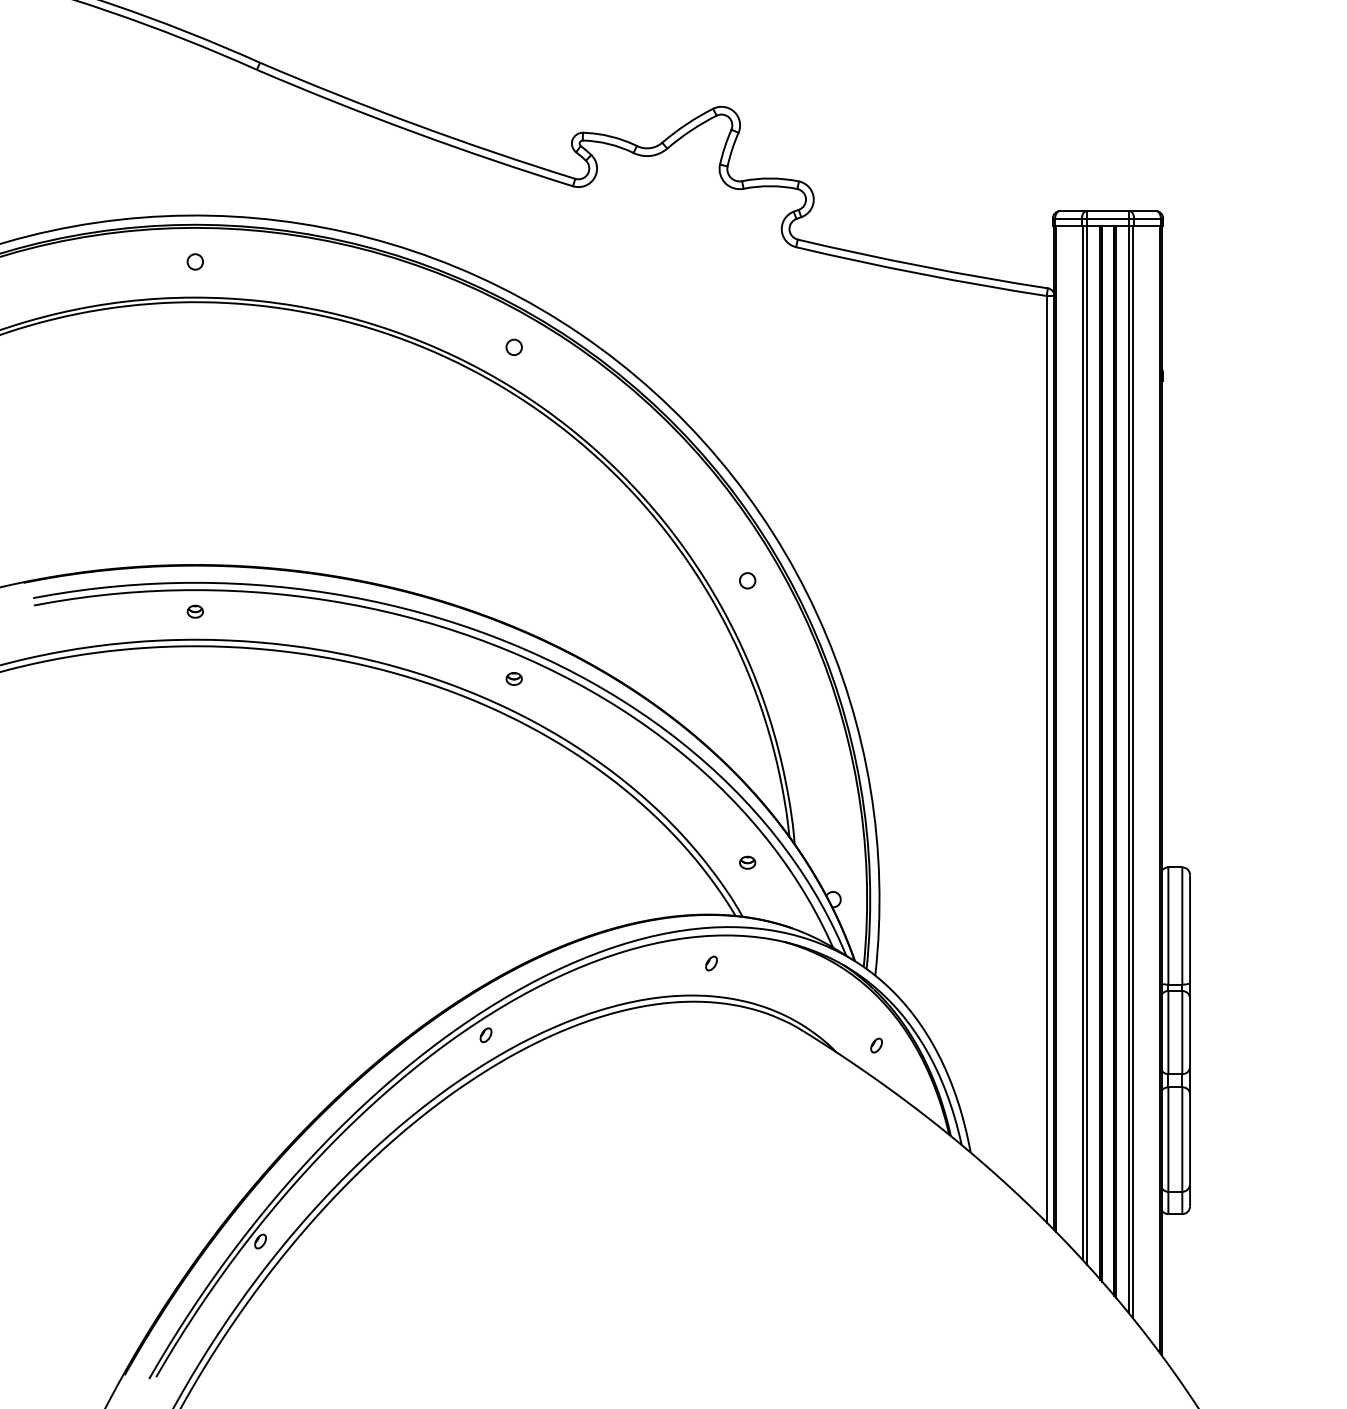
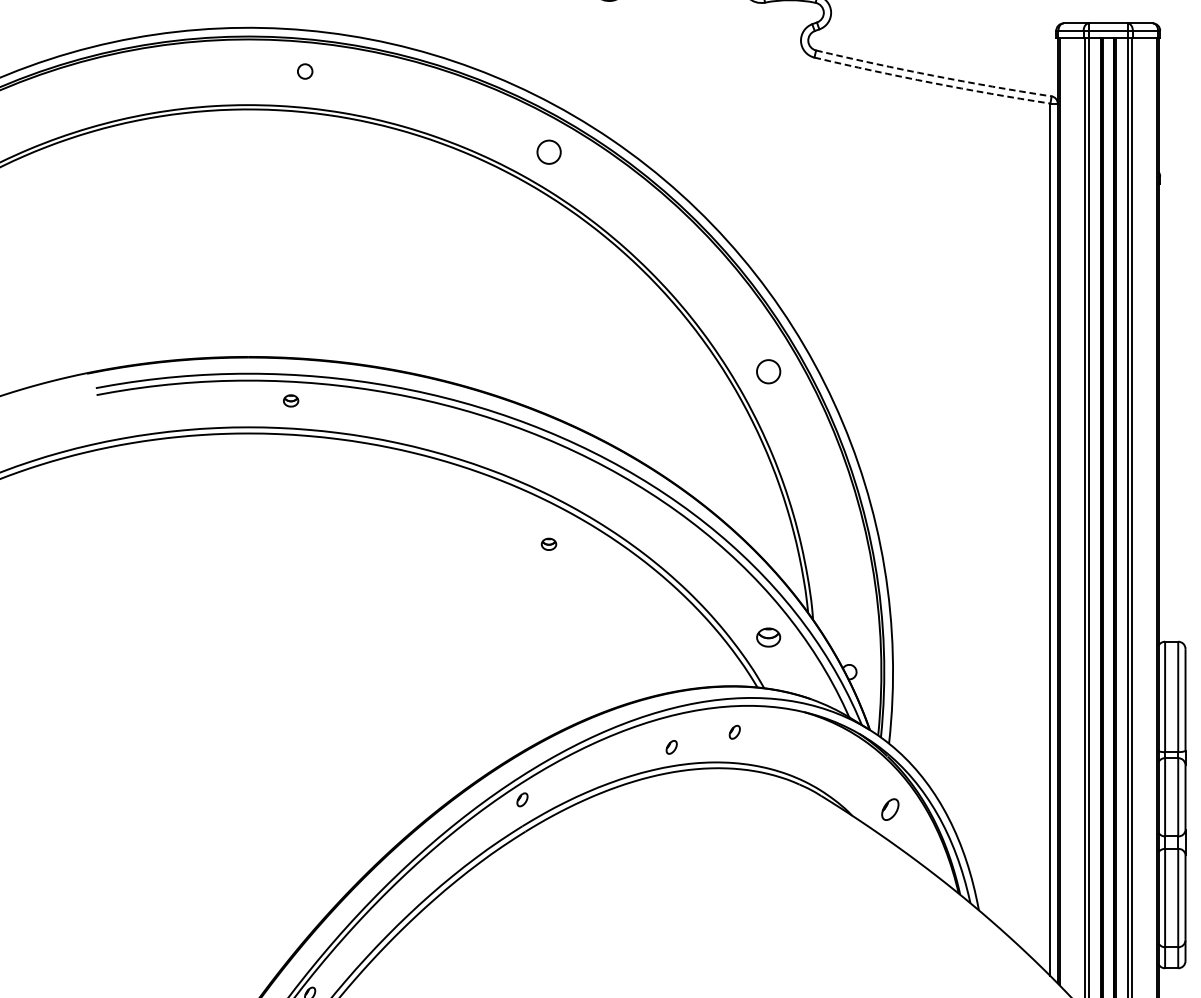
circle: (194, 261) -> (304, 71), moved
arc: (922, 266) -> (933, 75), solid -> dashed
arc: (920, 274) -> (931, 83), solid -> dashed
circle: (513, 346) -> (548, 151), size x1.6
circle: (747, 580) -> (768, 371), size x1.6
part: (194, 611) -> (290, 400), moved
part: (513, 678) -> (548, 543), moved
part: (747, 862) -> (768, 637), size x1.6
part: (644, 979) -> (671, 747), added
part: (876, 1045) -> (890, 809), size x1.6

